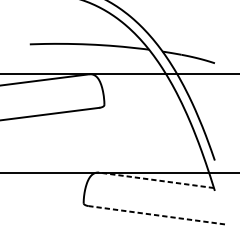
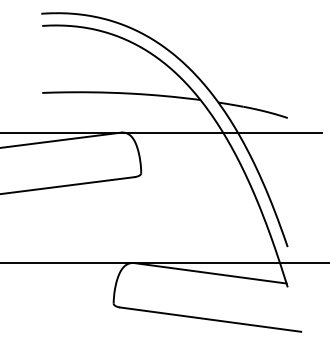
line: (156, 180) -> (210, 273), dashed -> solid
line: (156, 215) -> (210, 319), dashed -> solid

